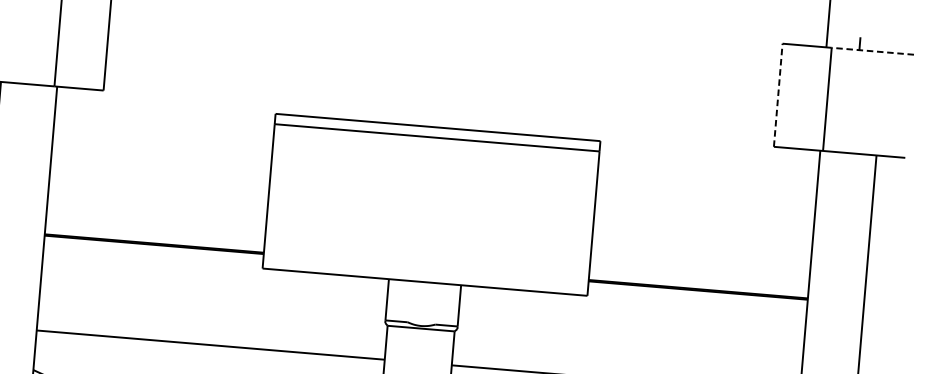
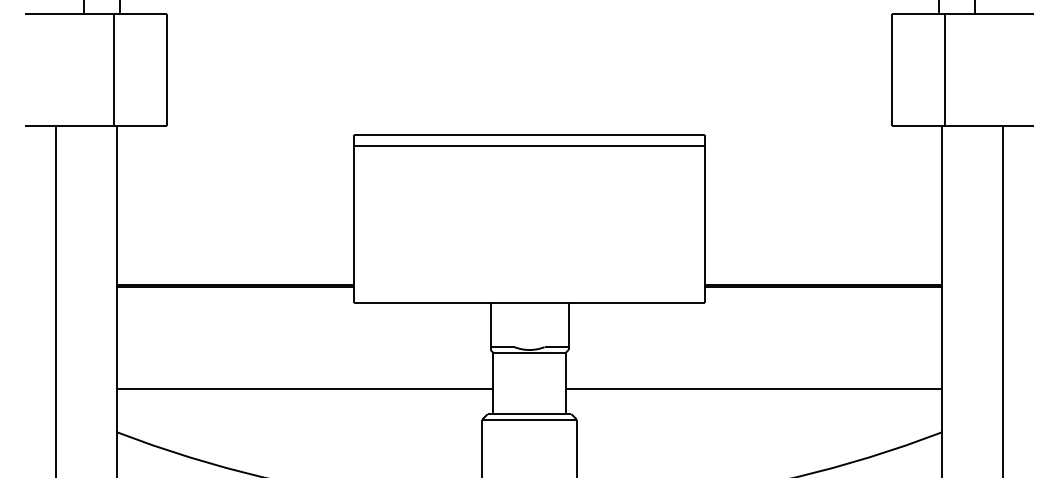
line: (872, 51) -> (989, 14), dashed -> solid
line: (778, 95) -> (892, 70), dashed -> solid

